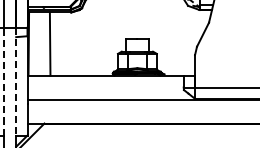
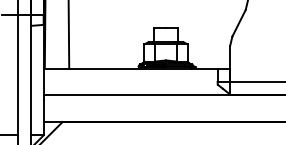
line: (4, 81) -> (18, 75), dashed -> solid
line: (16, 81) -> (31, 75), dashed -> solid

